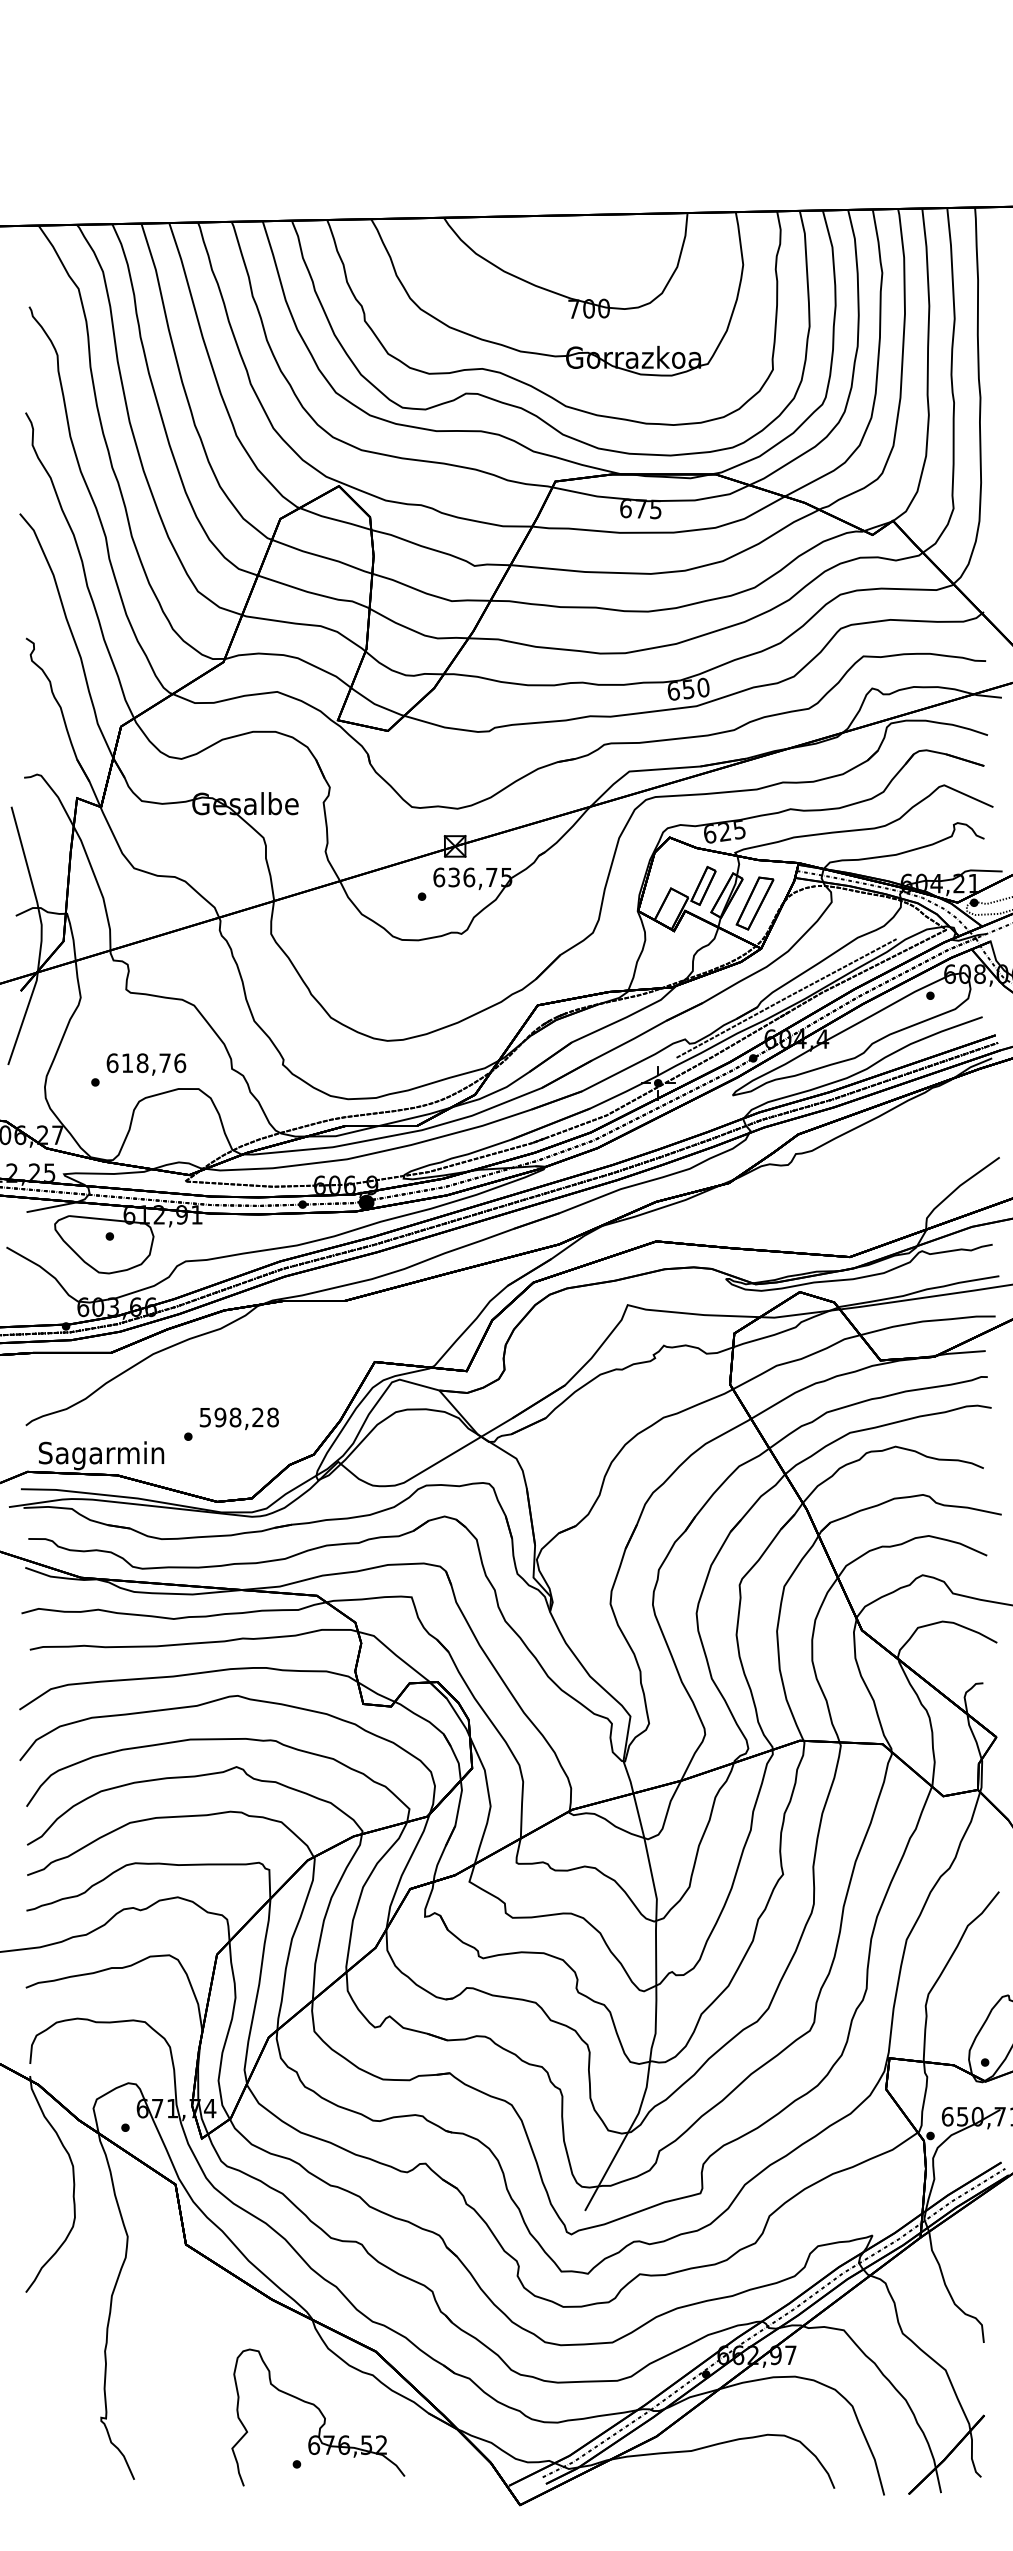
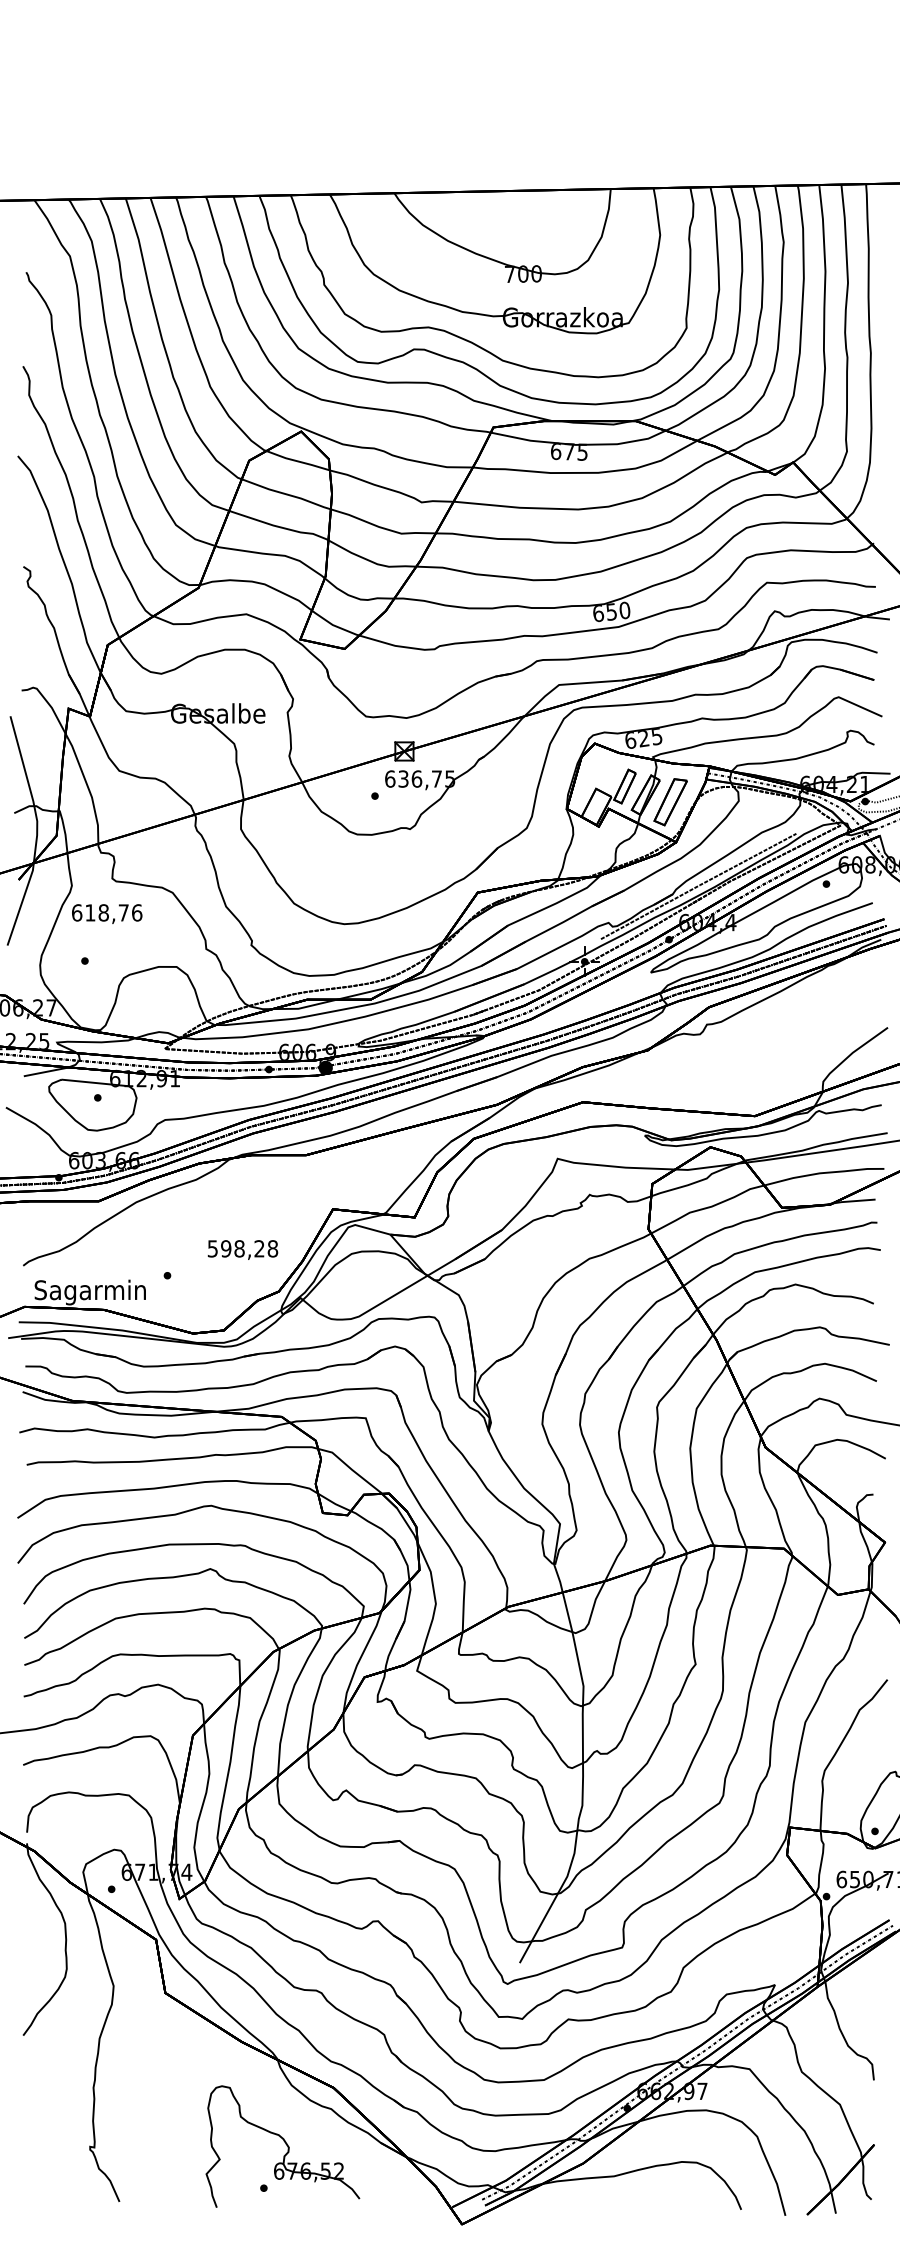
text: (146, 1064) -> (107, 914), moved
text: (238, 1418) -> (242, 1249), moved

